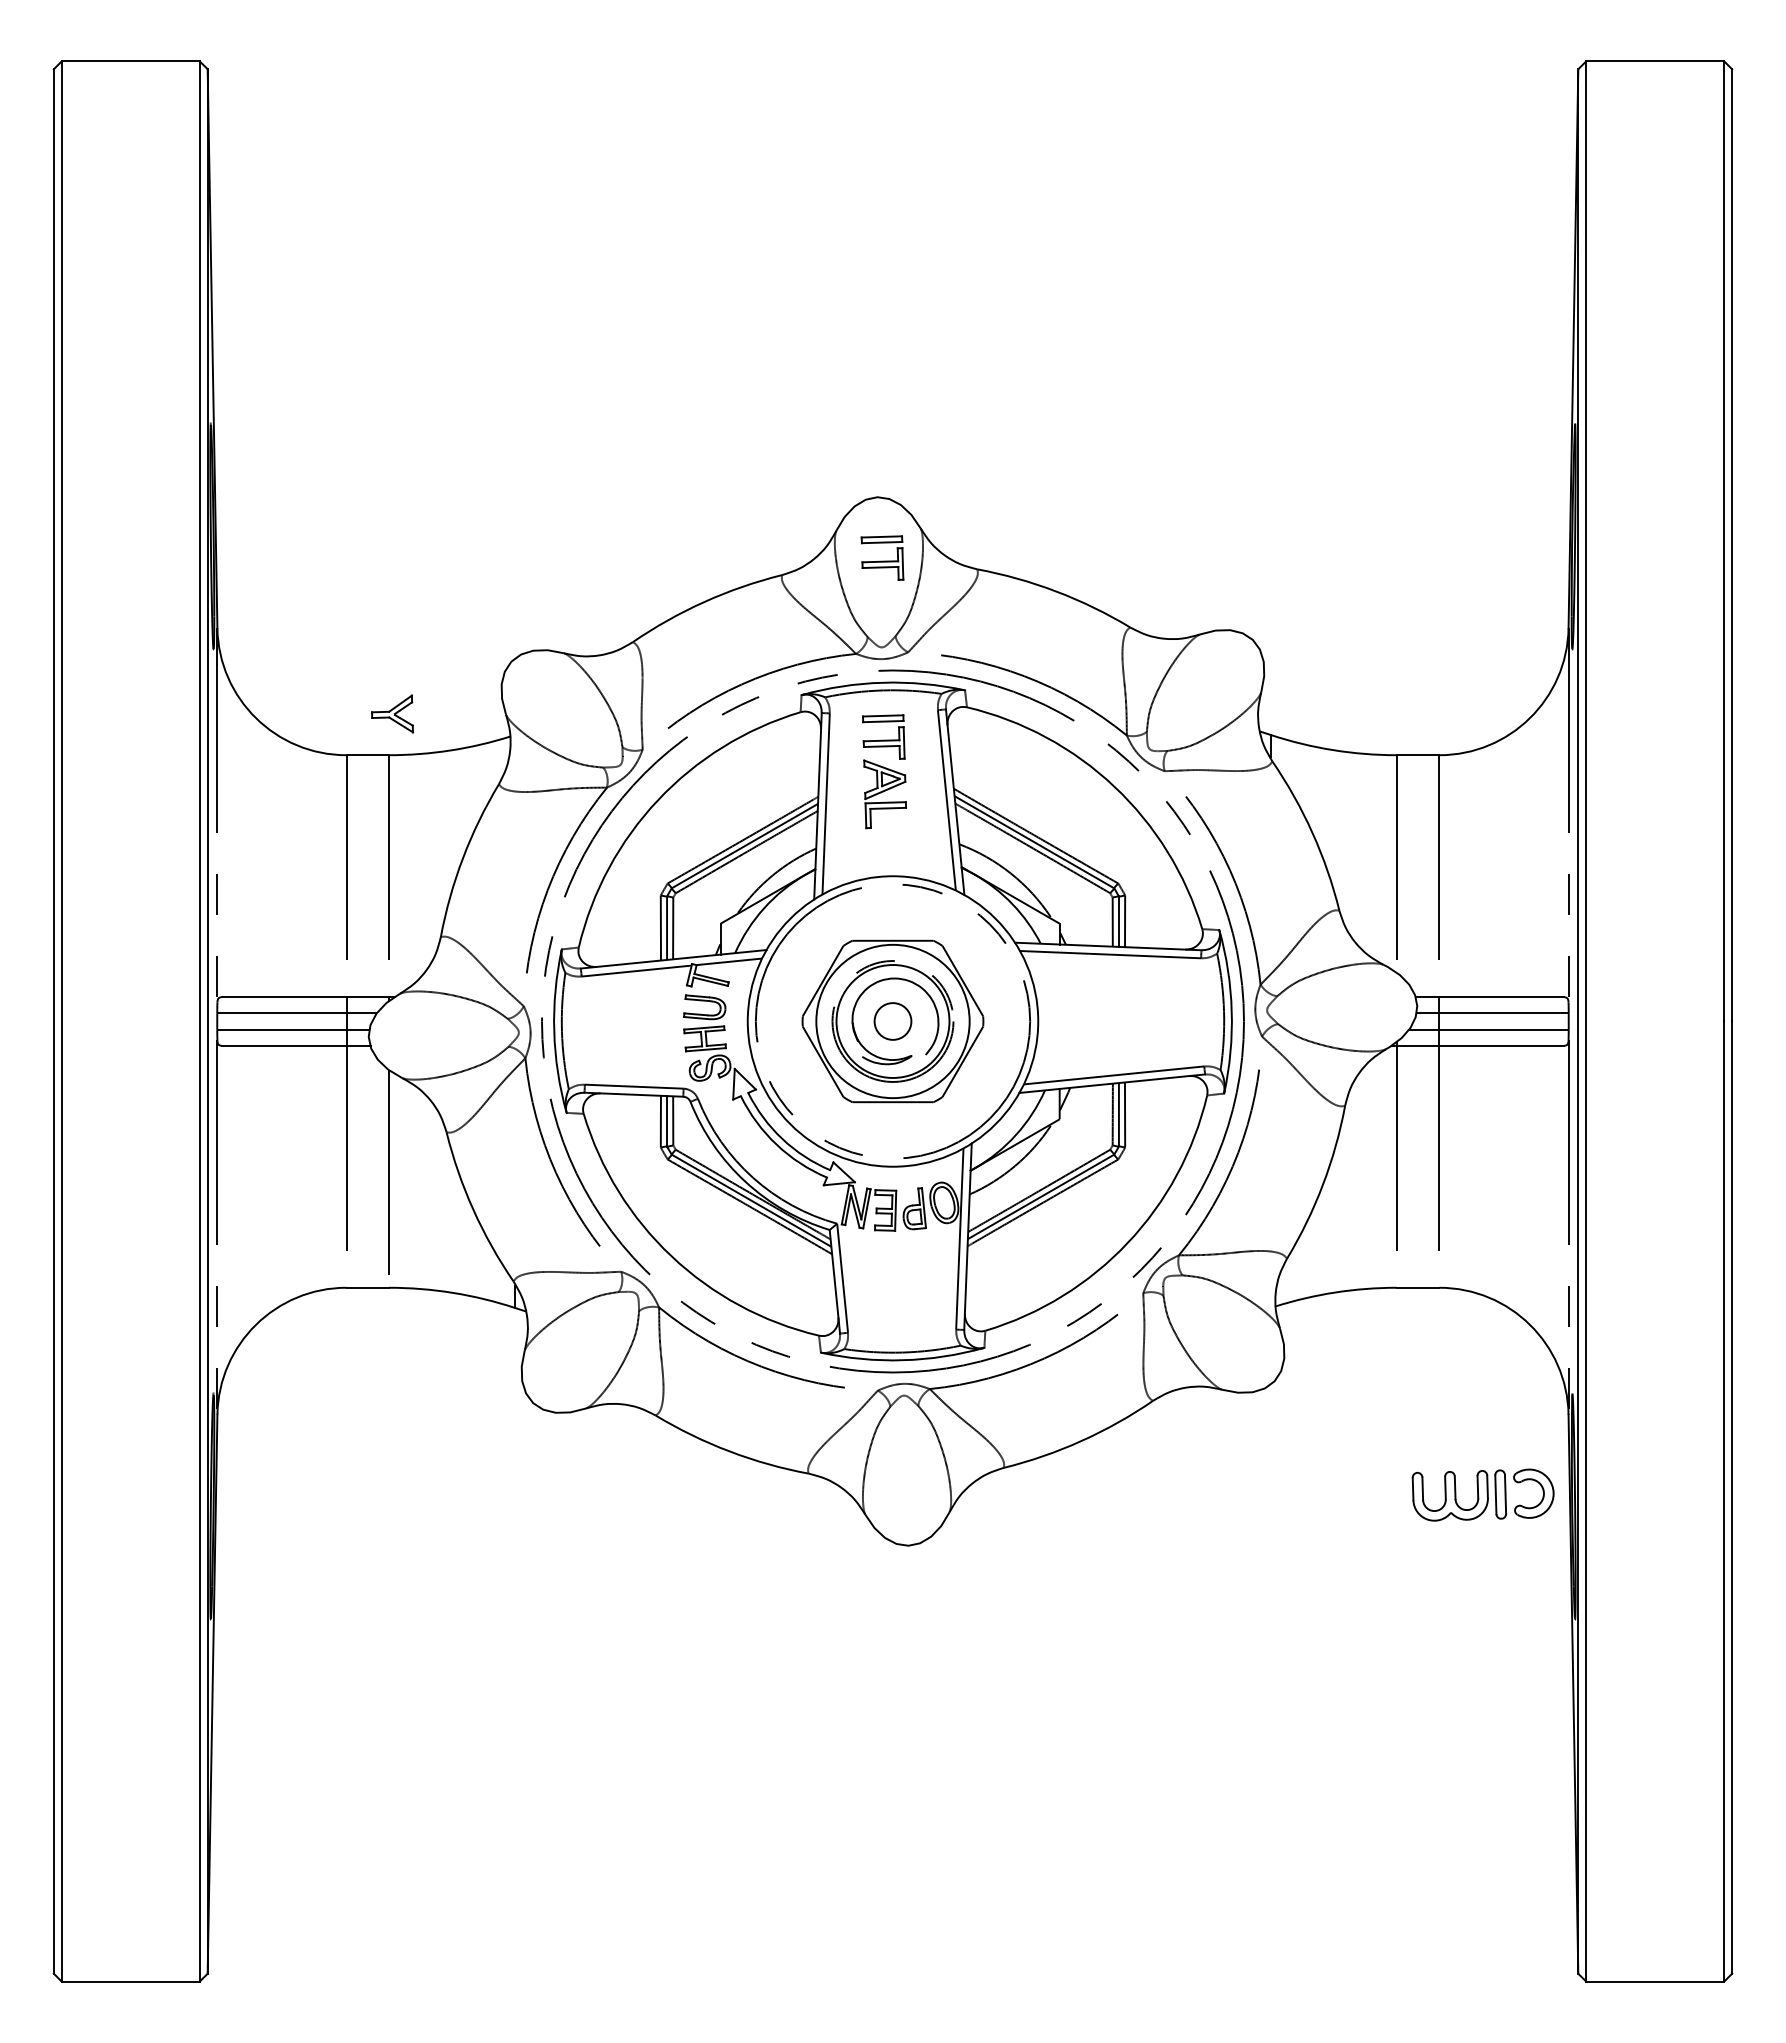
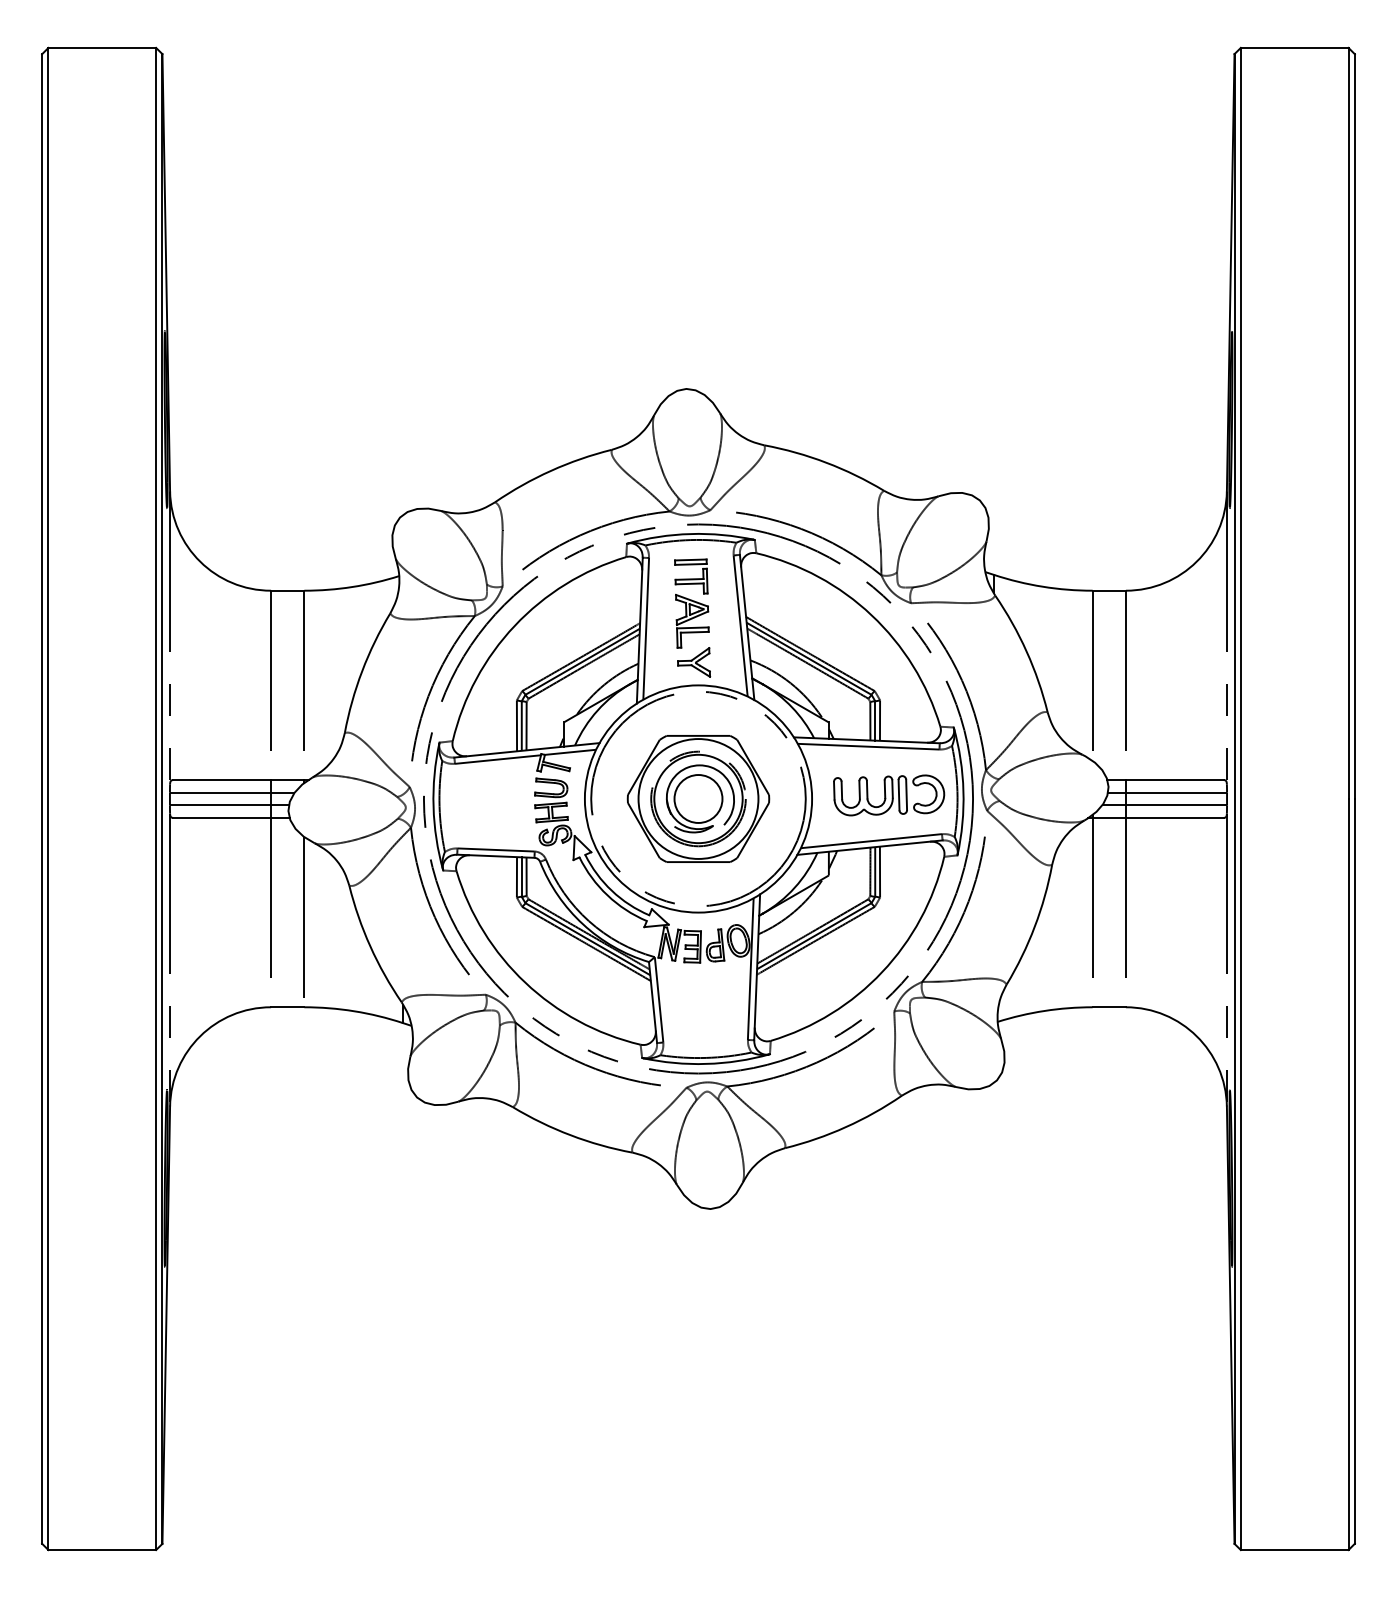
part: (882, 558) -> (690, 436), removed
part: (393, 714) -> (694, 662), moved
circle: (893, 1020) -> (698, 798), size x1.67
part: (1483, 1495) -> (889, 795), moved

